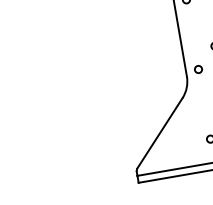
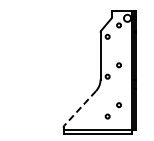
line: (158, 133) -> (79, 108), solid -> dashed

